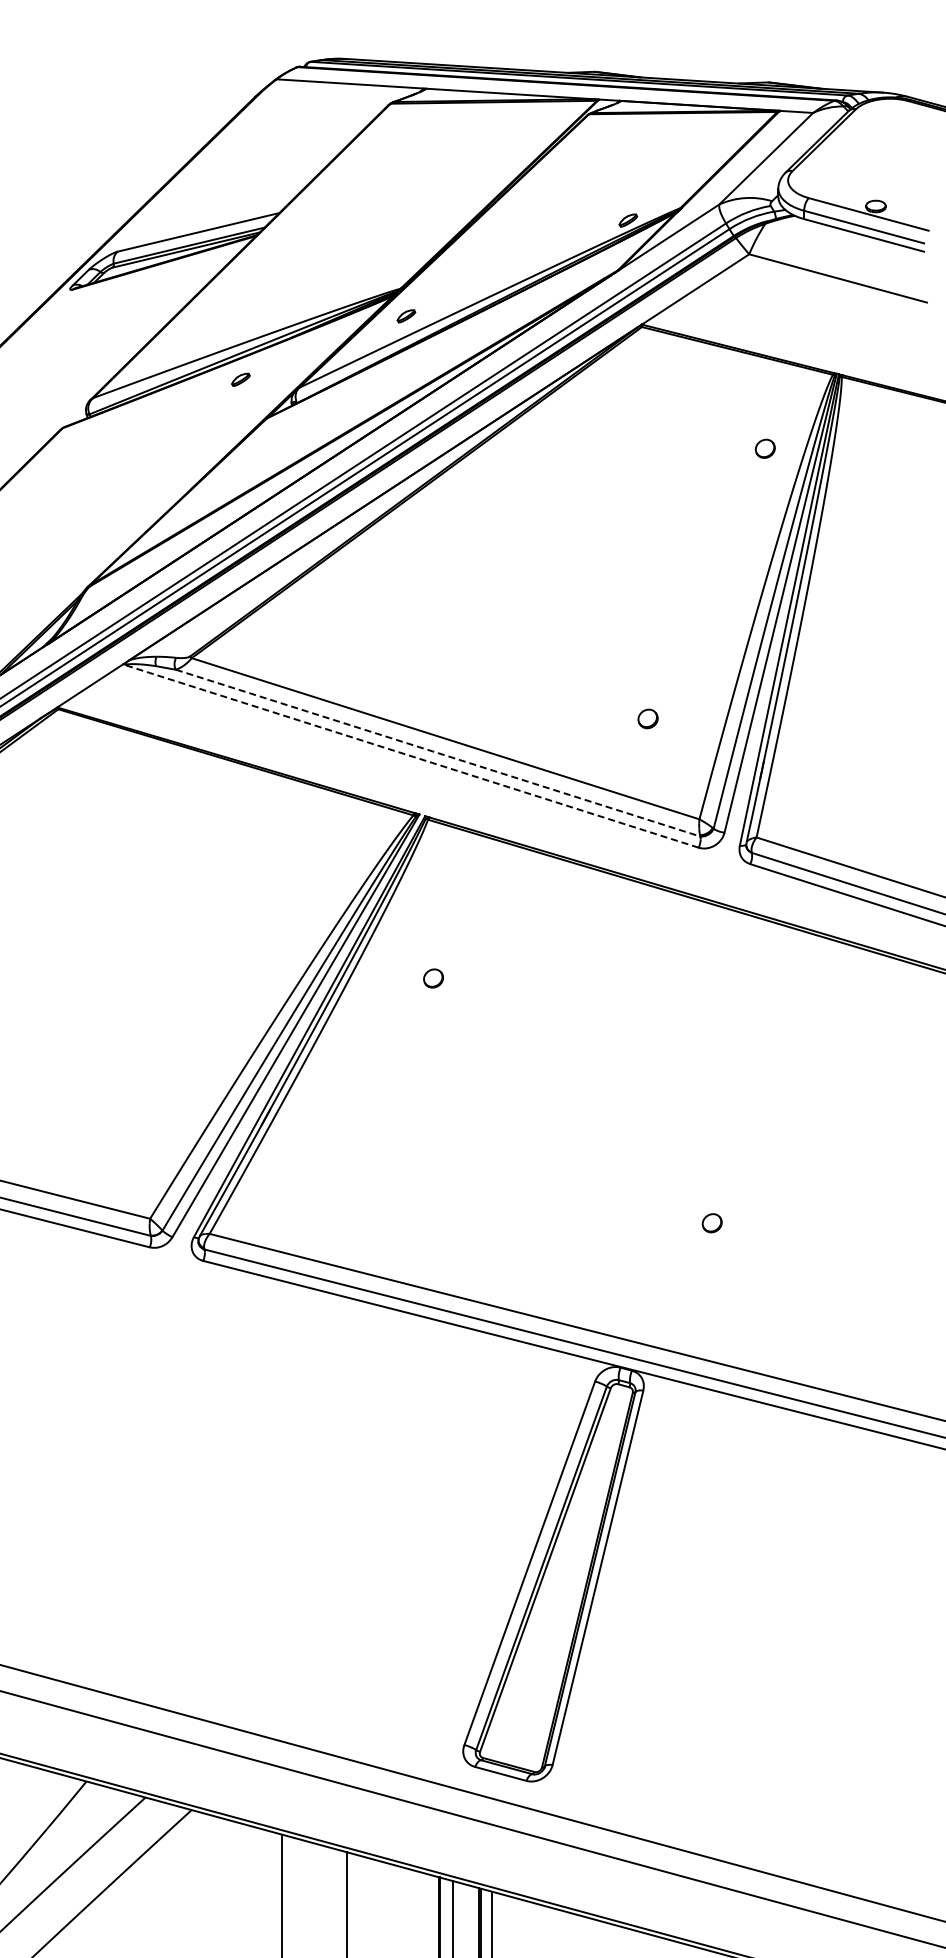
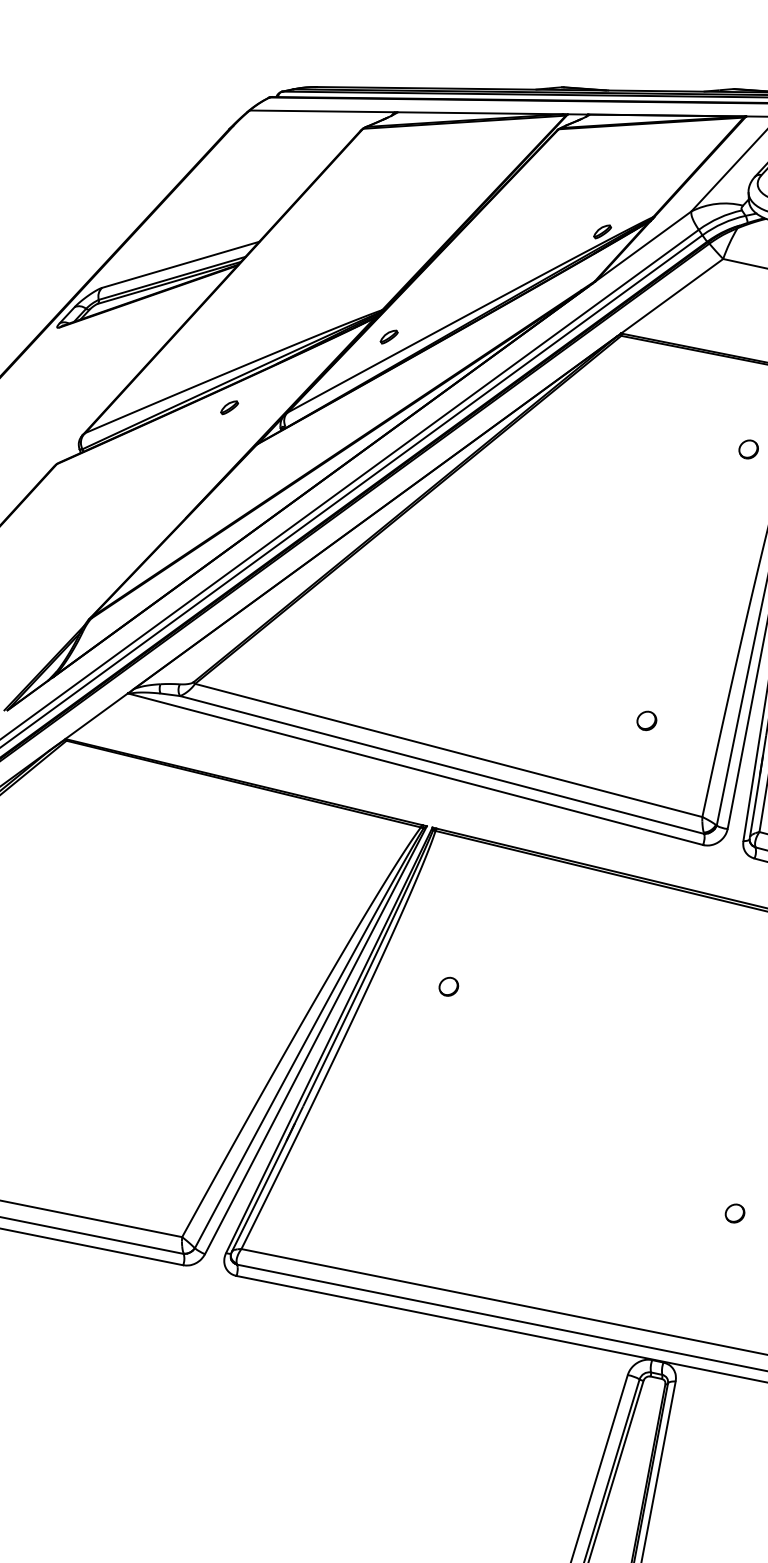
line: (438, 753) -> (442, 765), dashed -> solid
line: (410, 755) -> (415, 768), dashed -> solid

